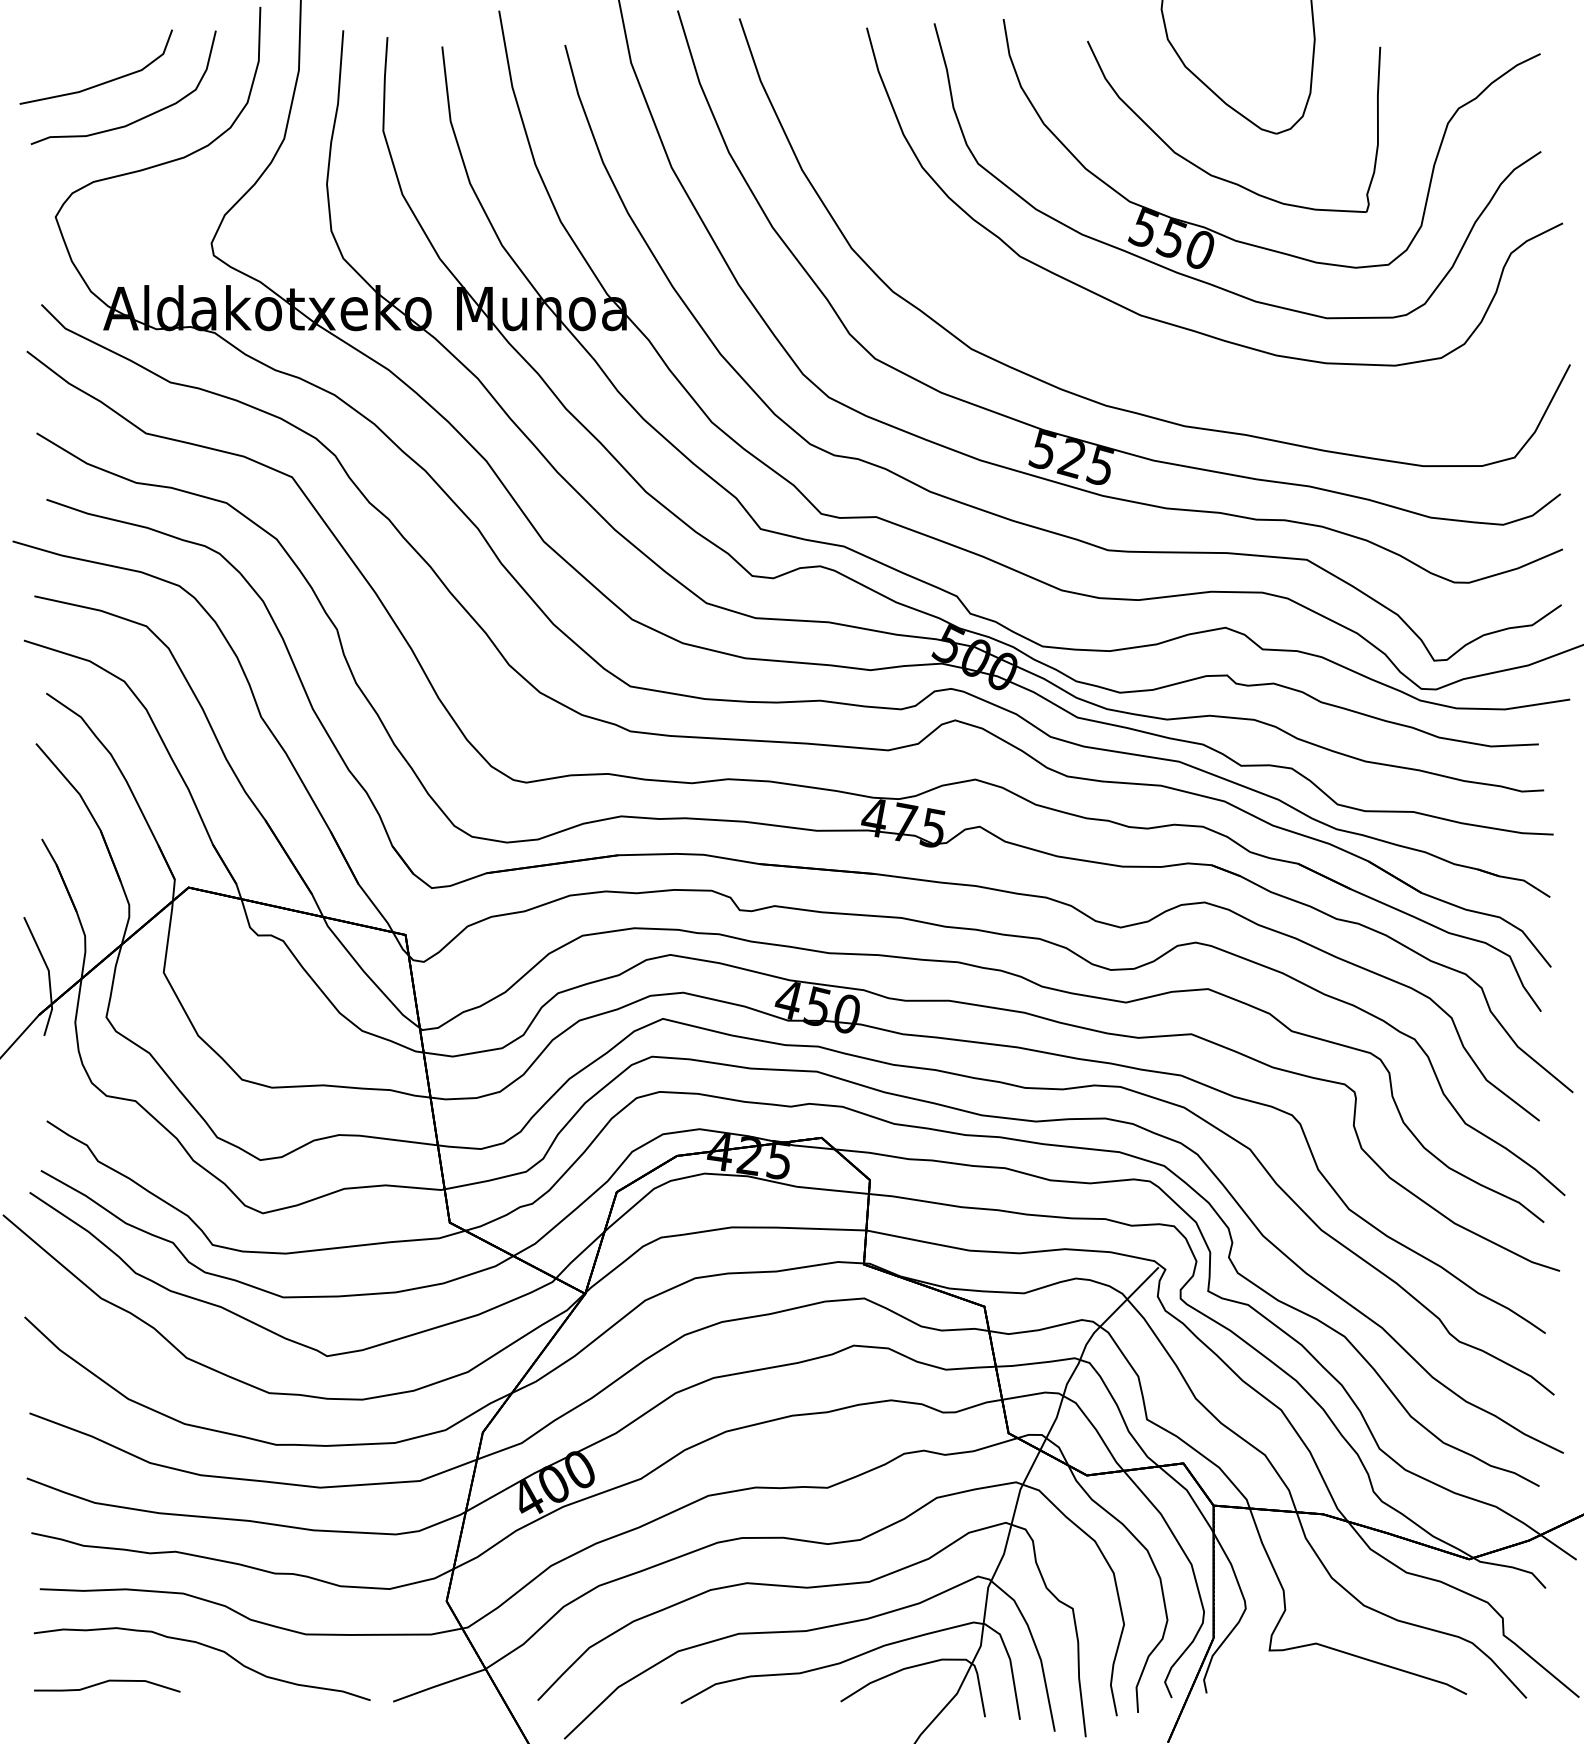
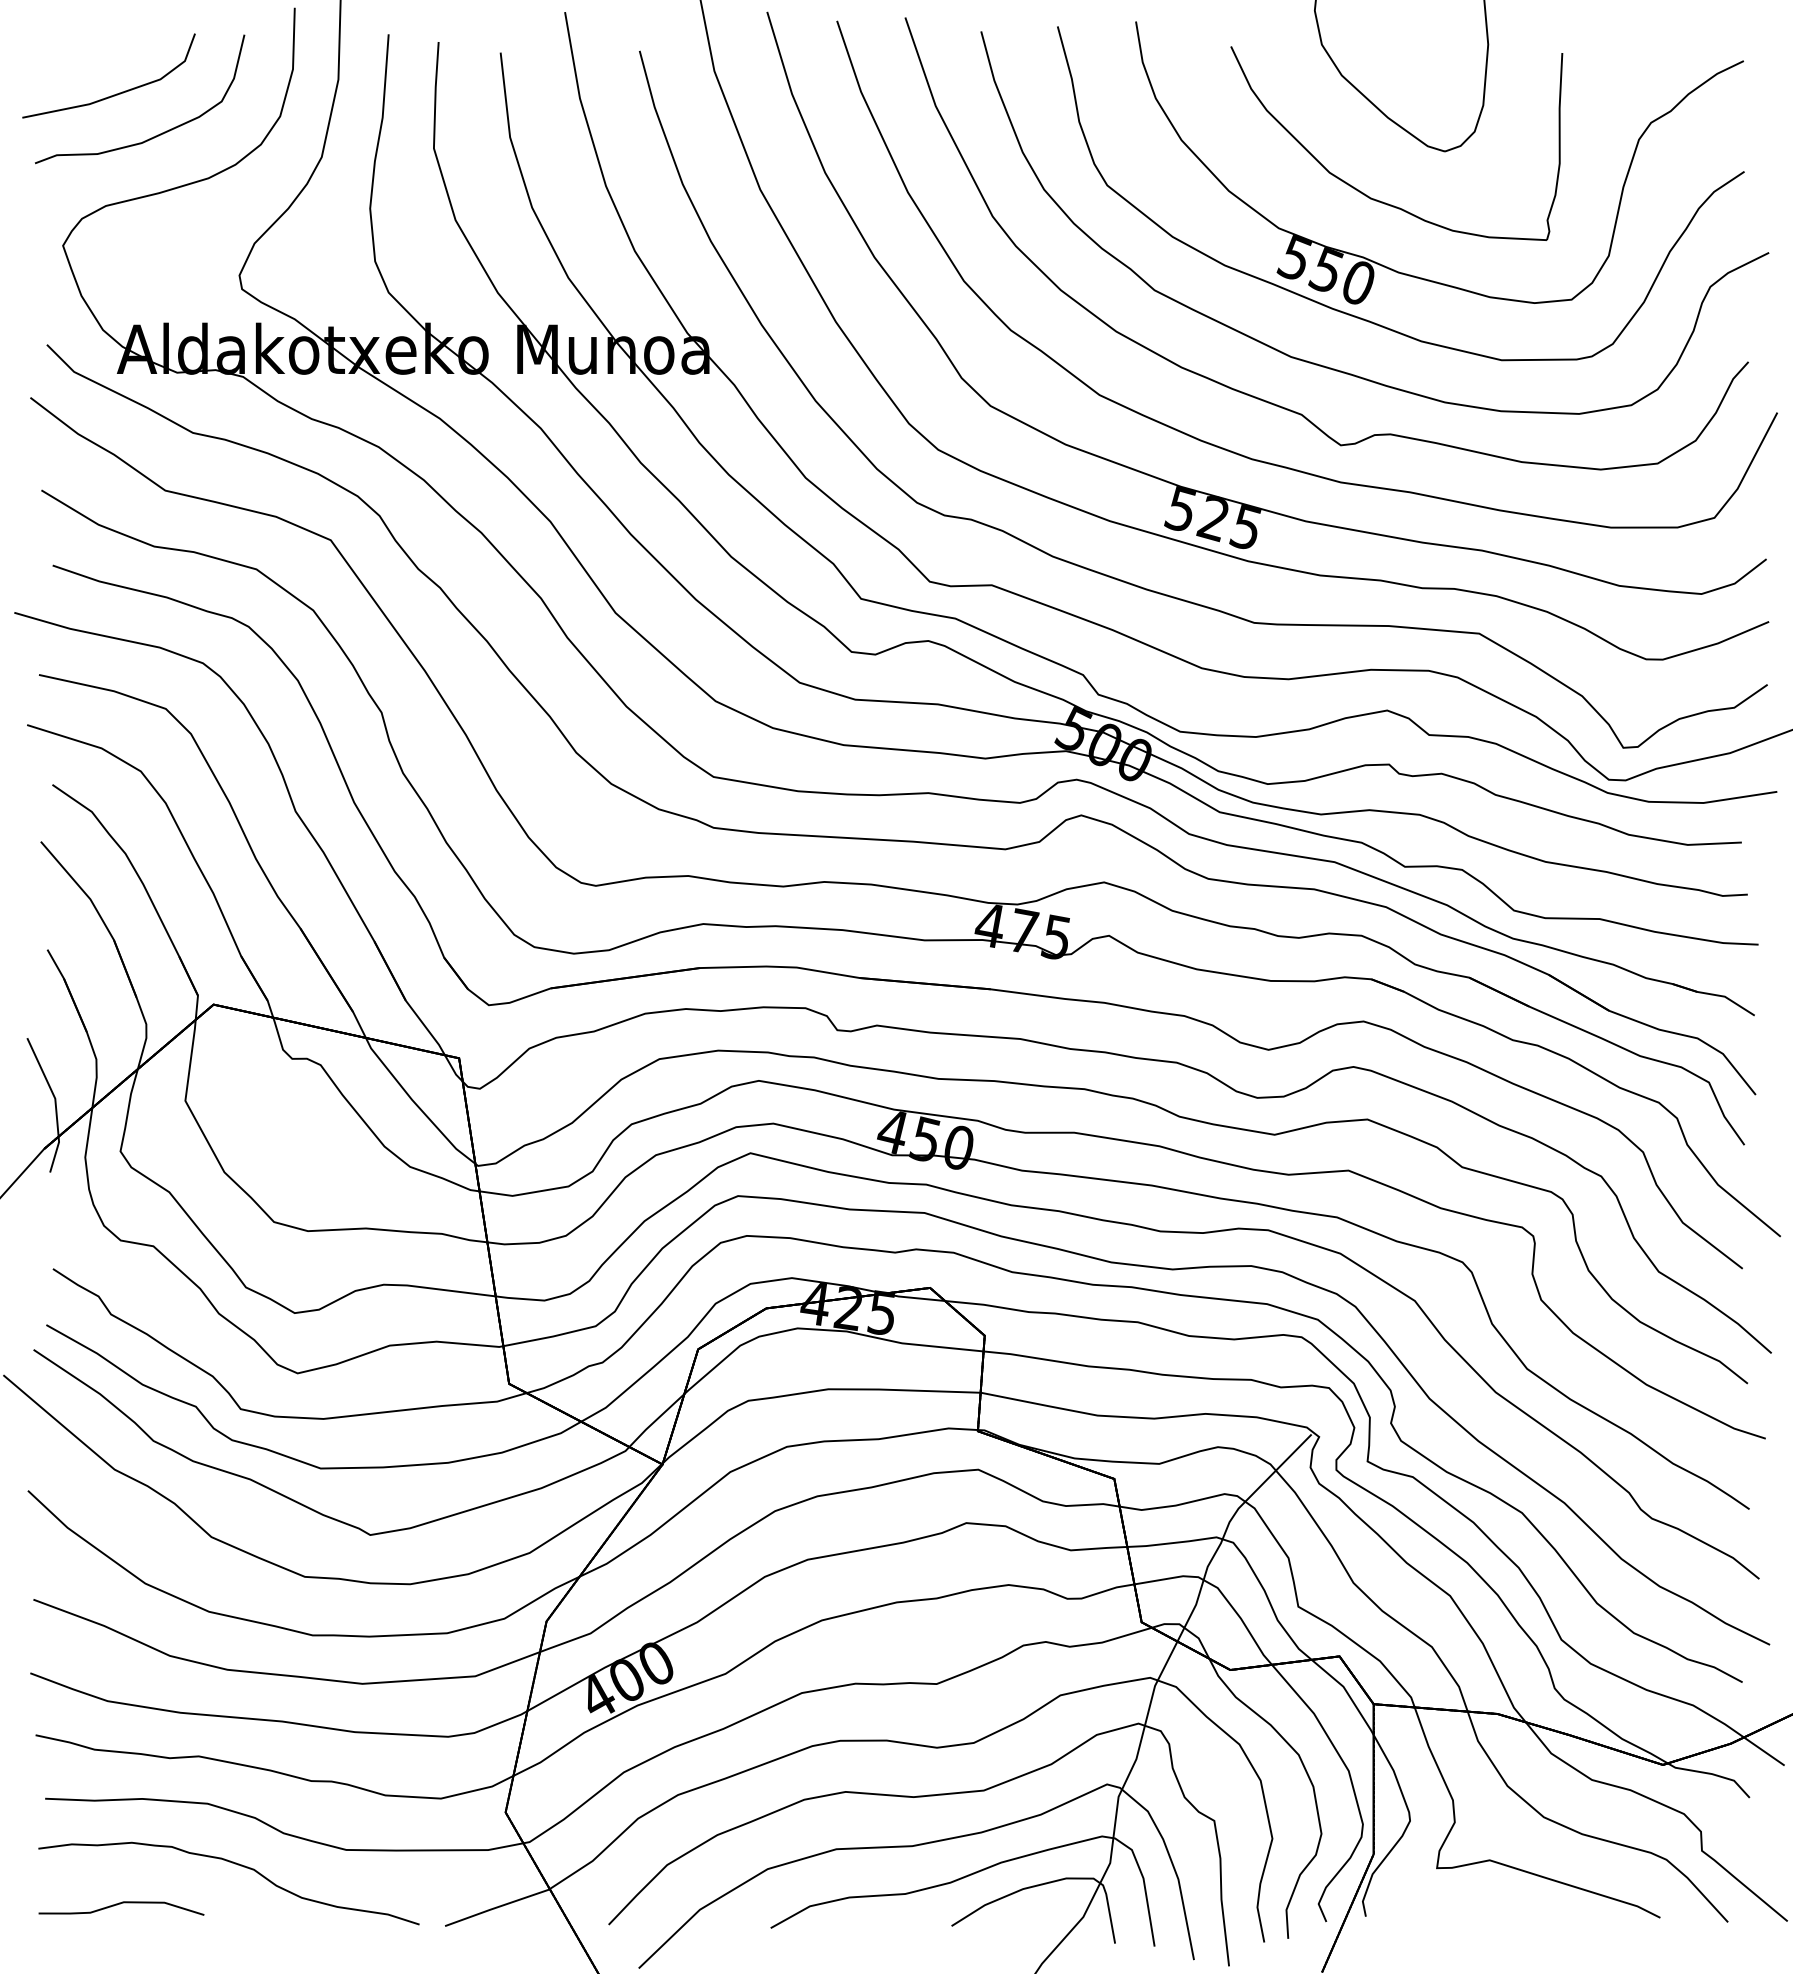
curve: (1117, 352) -> (1264, 399), added

